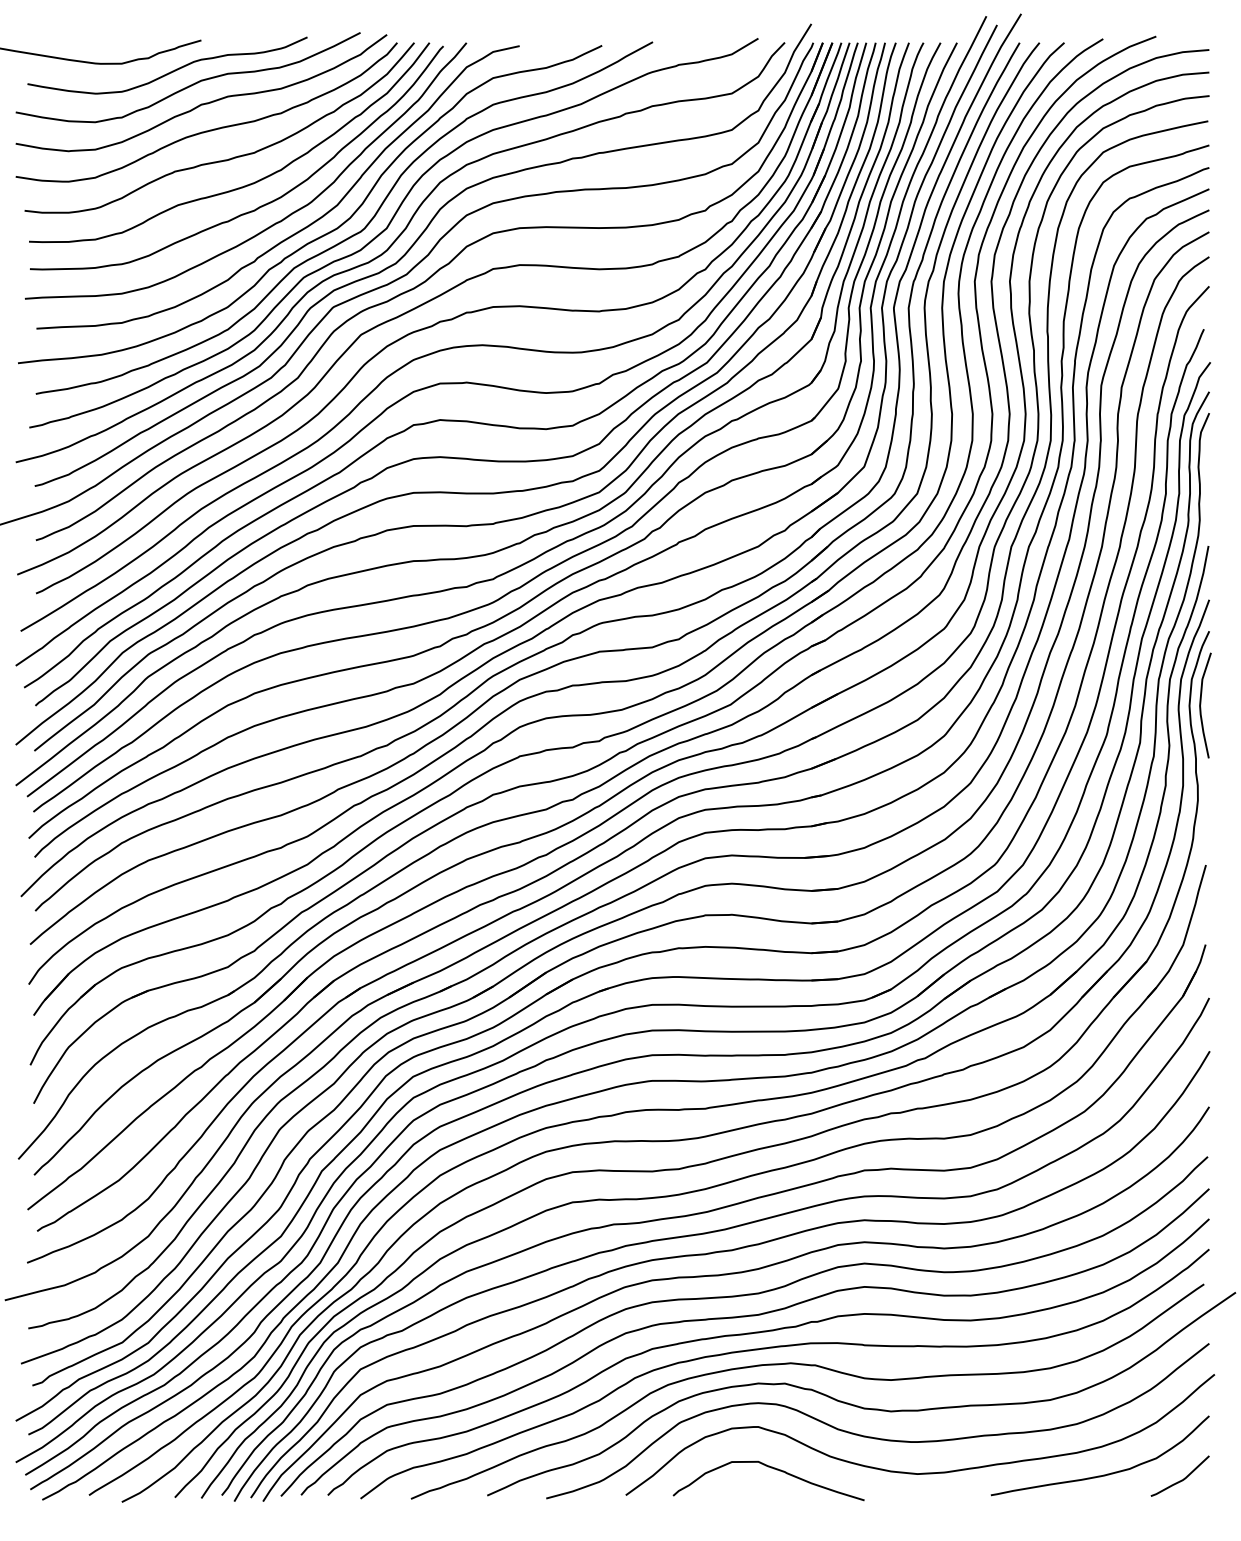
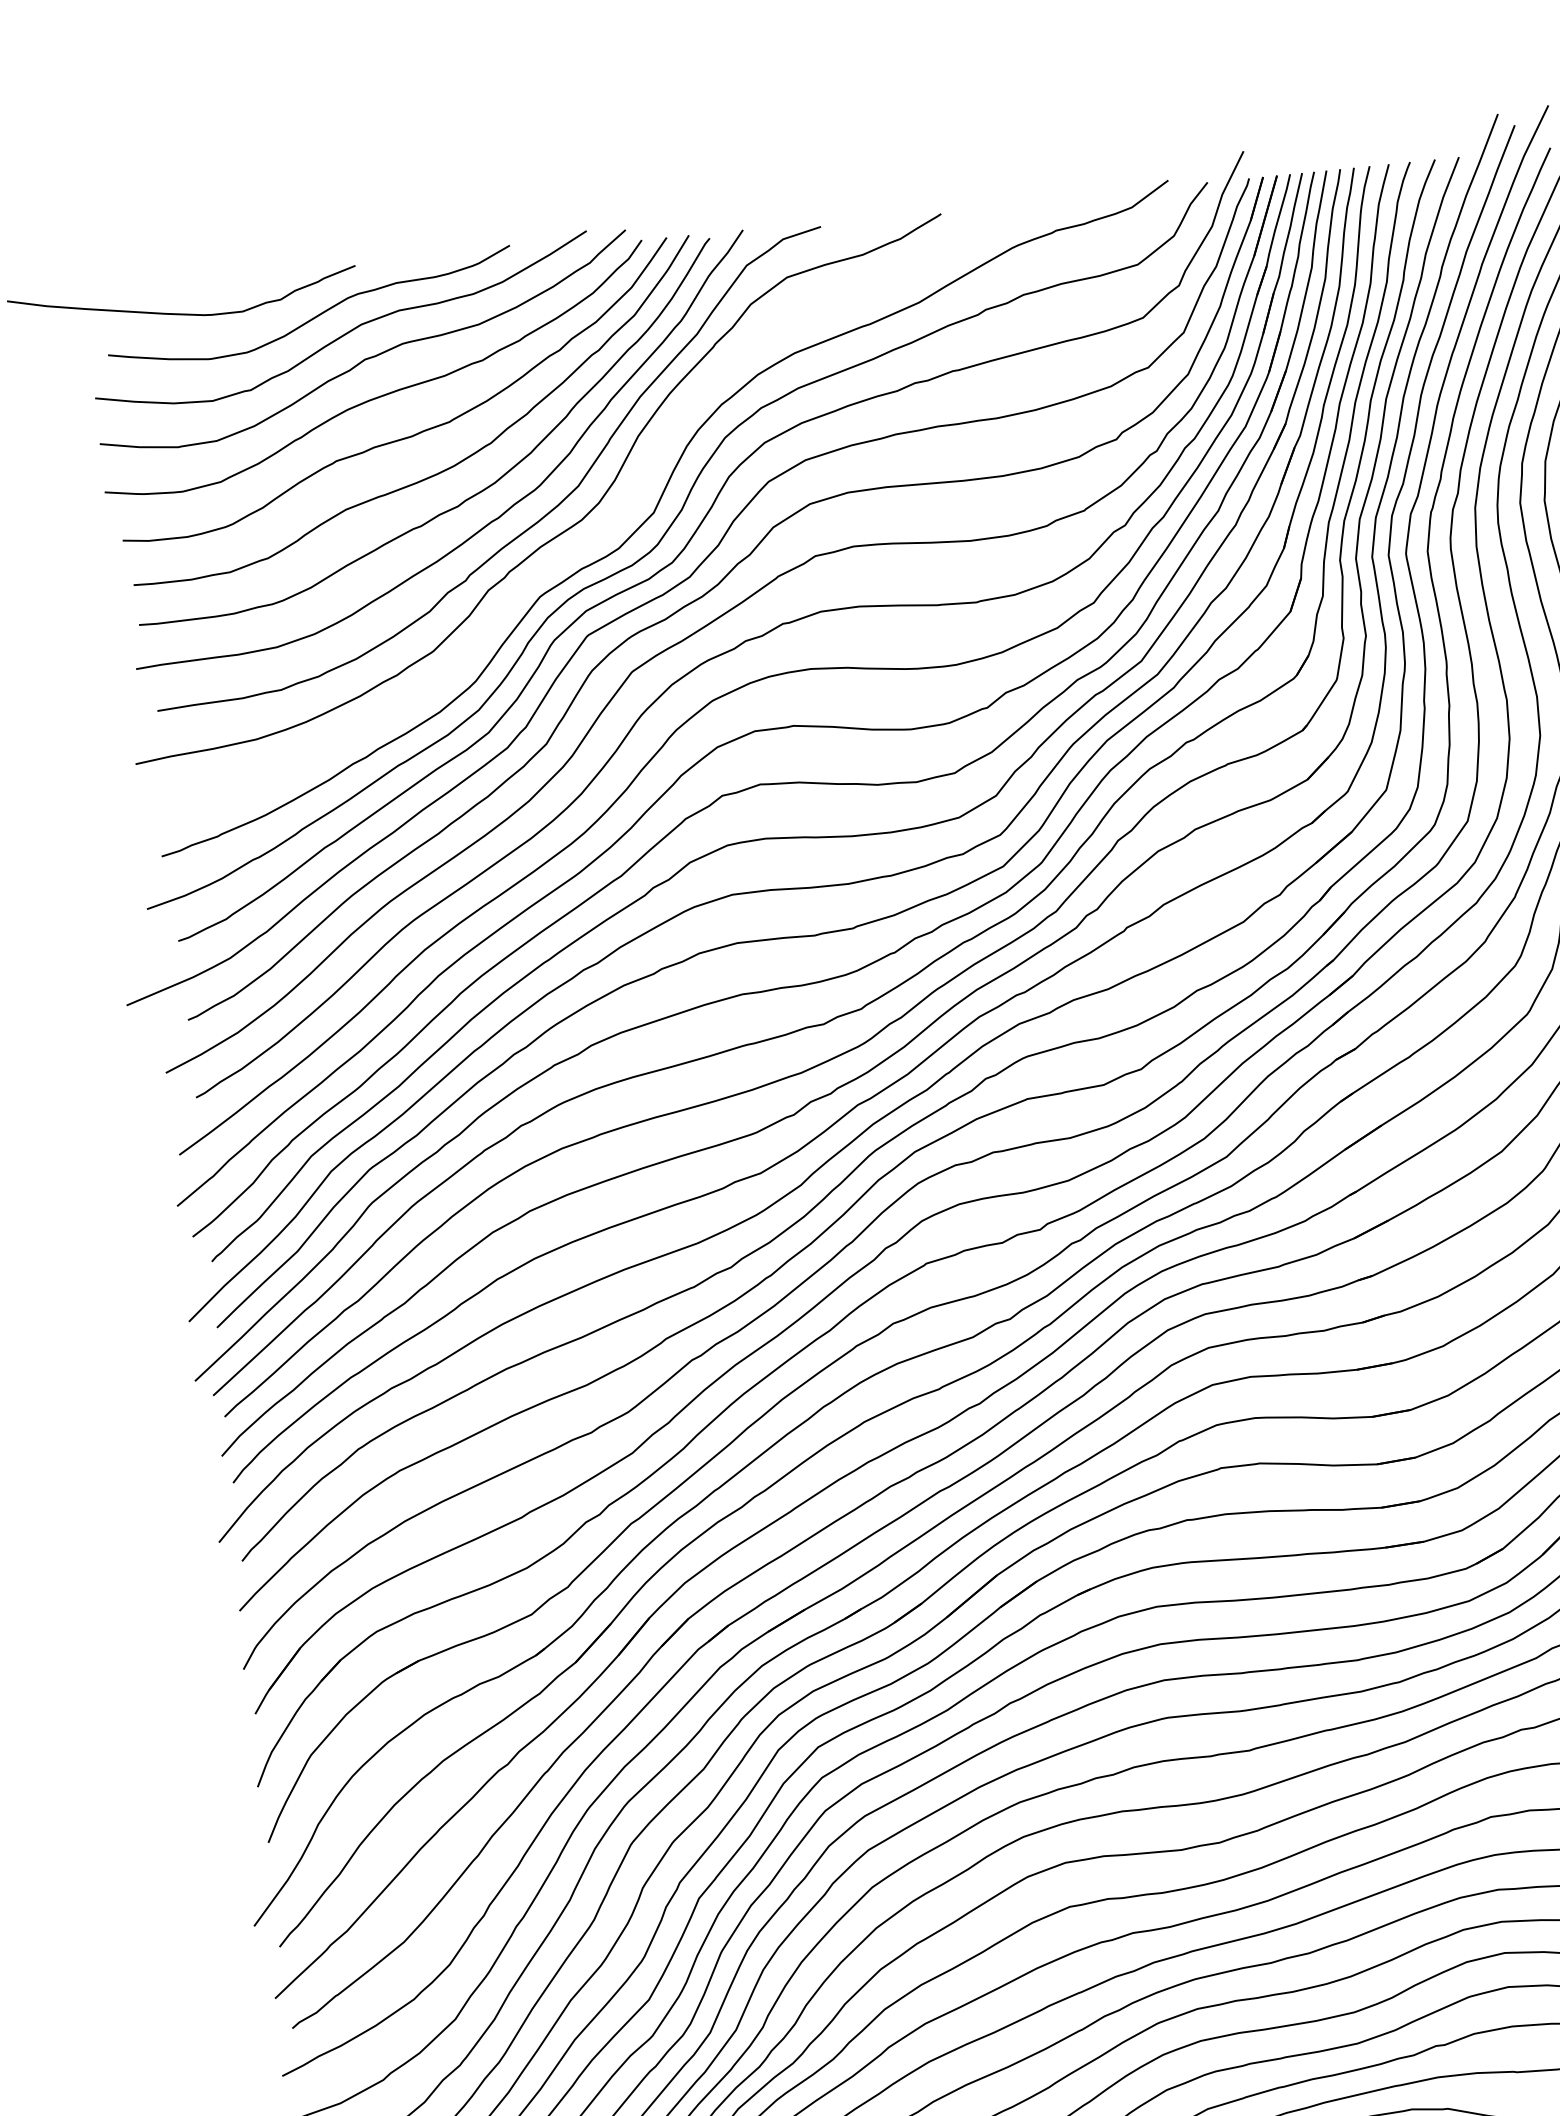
curve: (356, 232) -> (610, 523), removed

